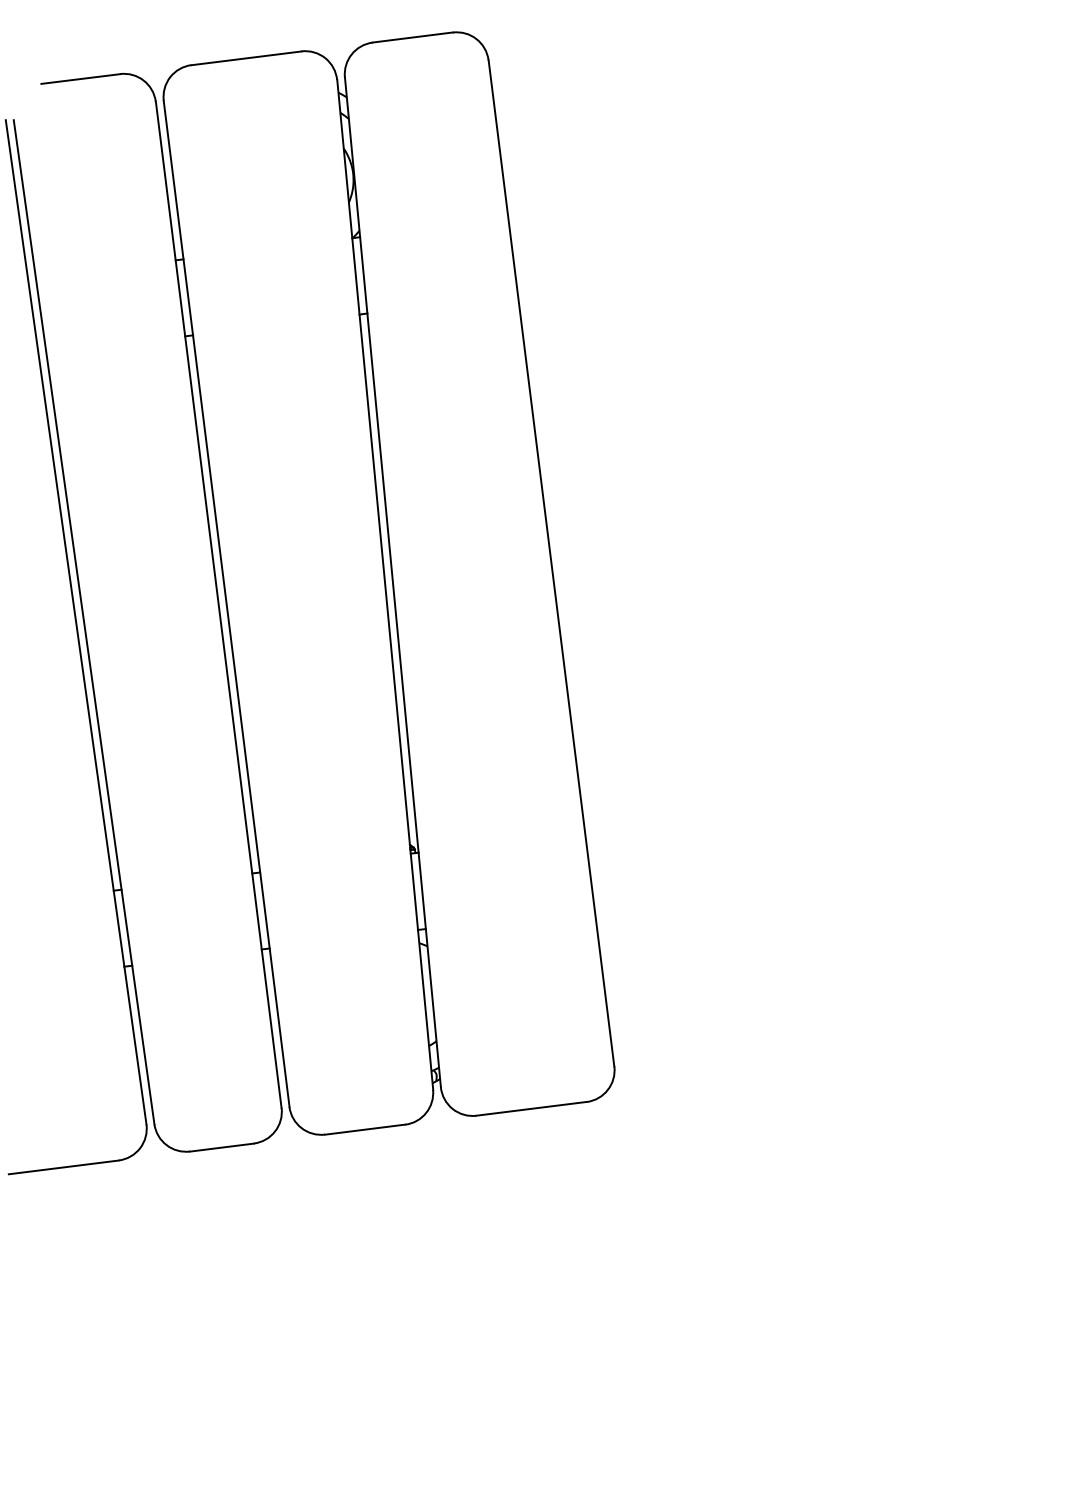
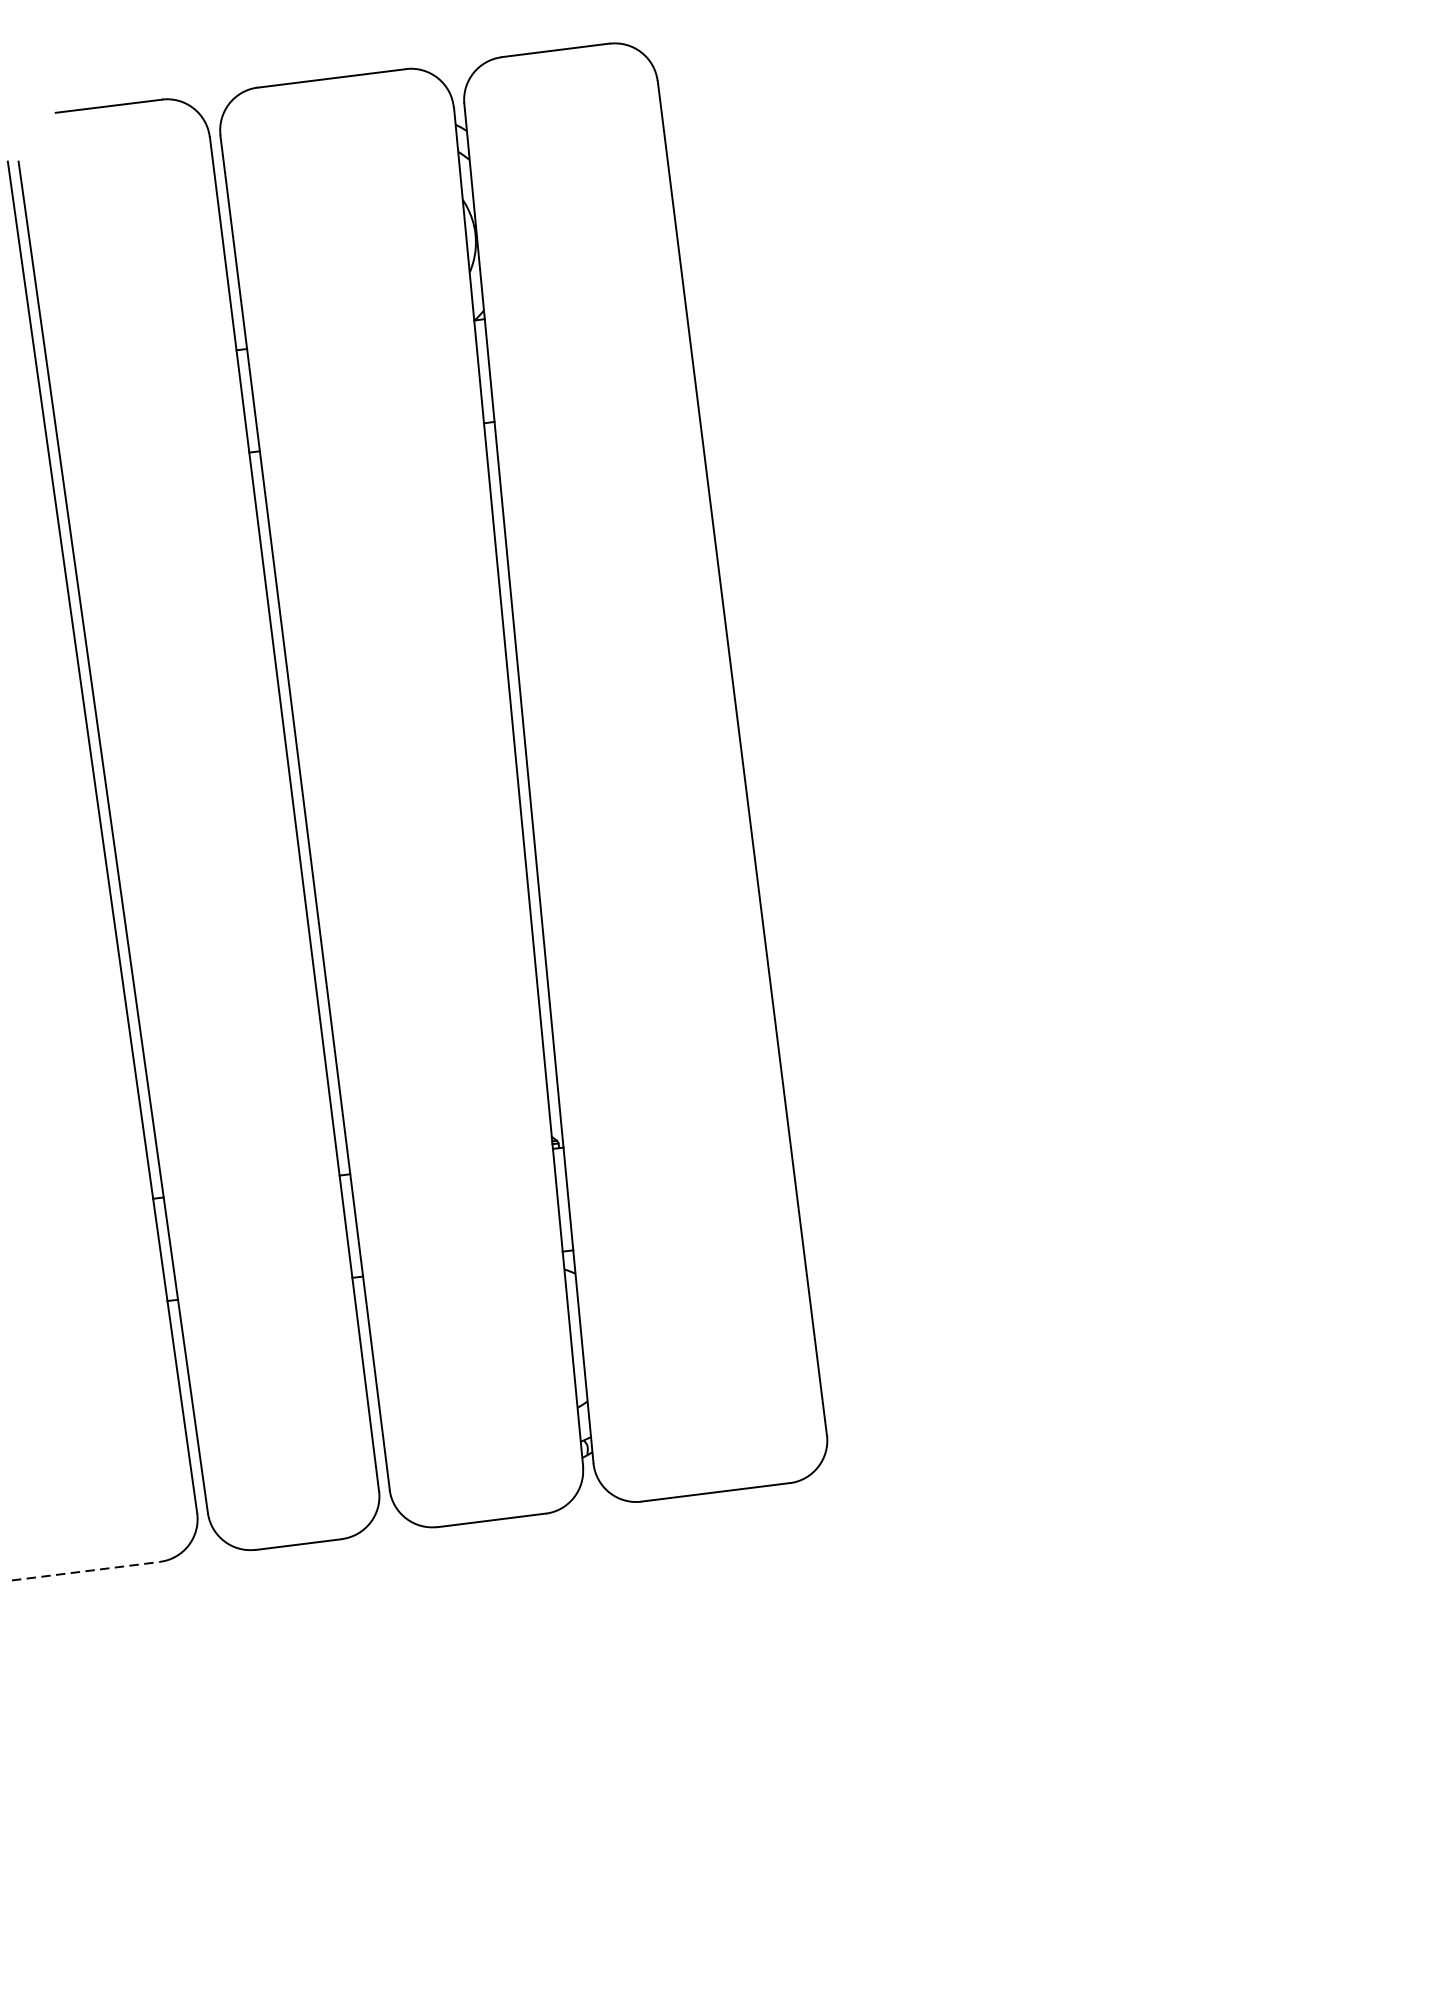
line: (64, 1167) -> (86, 1571), solid -> dashed

